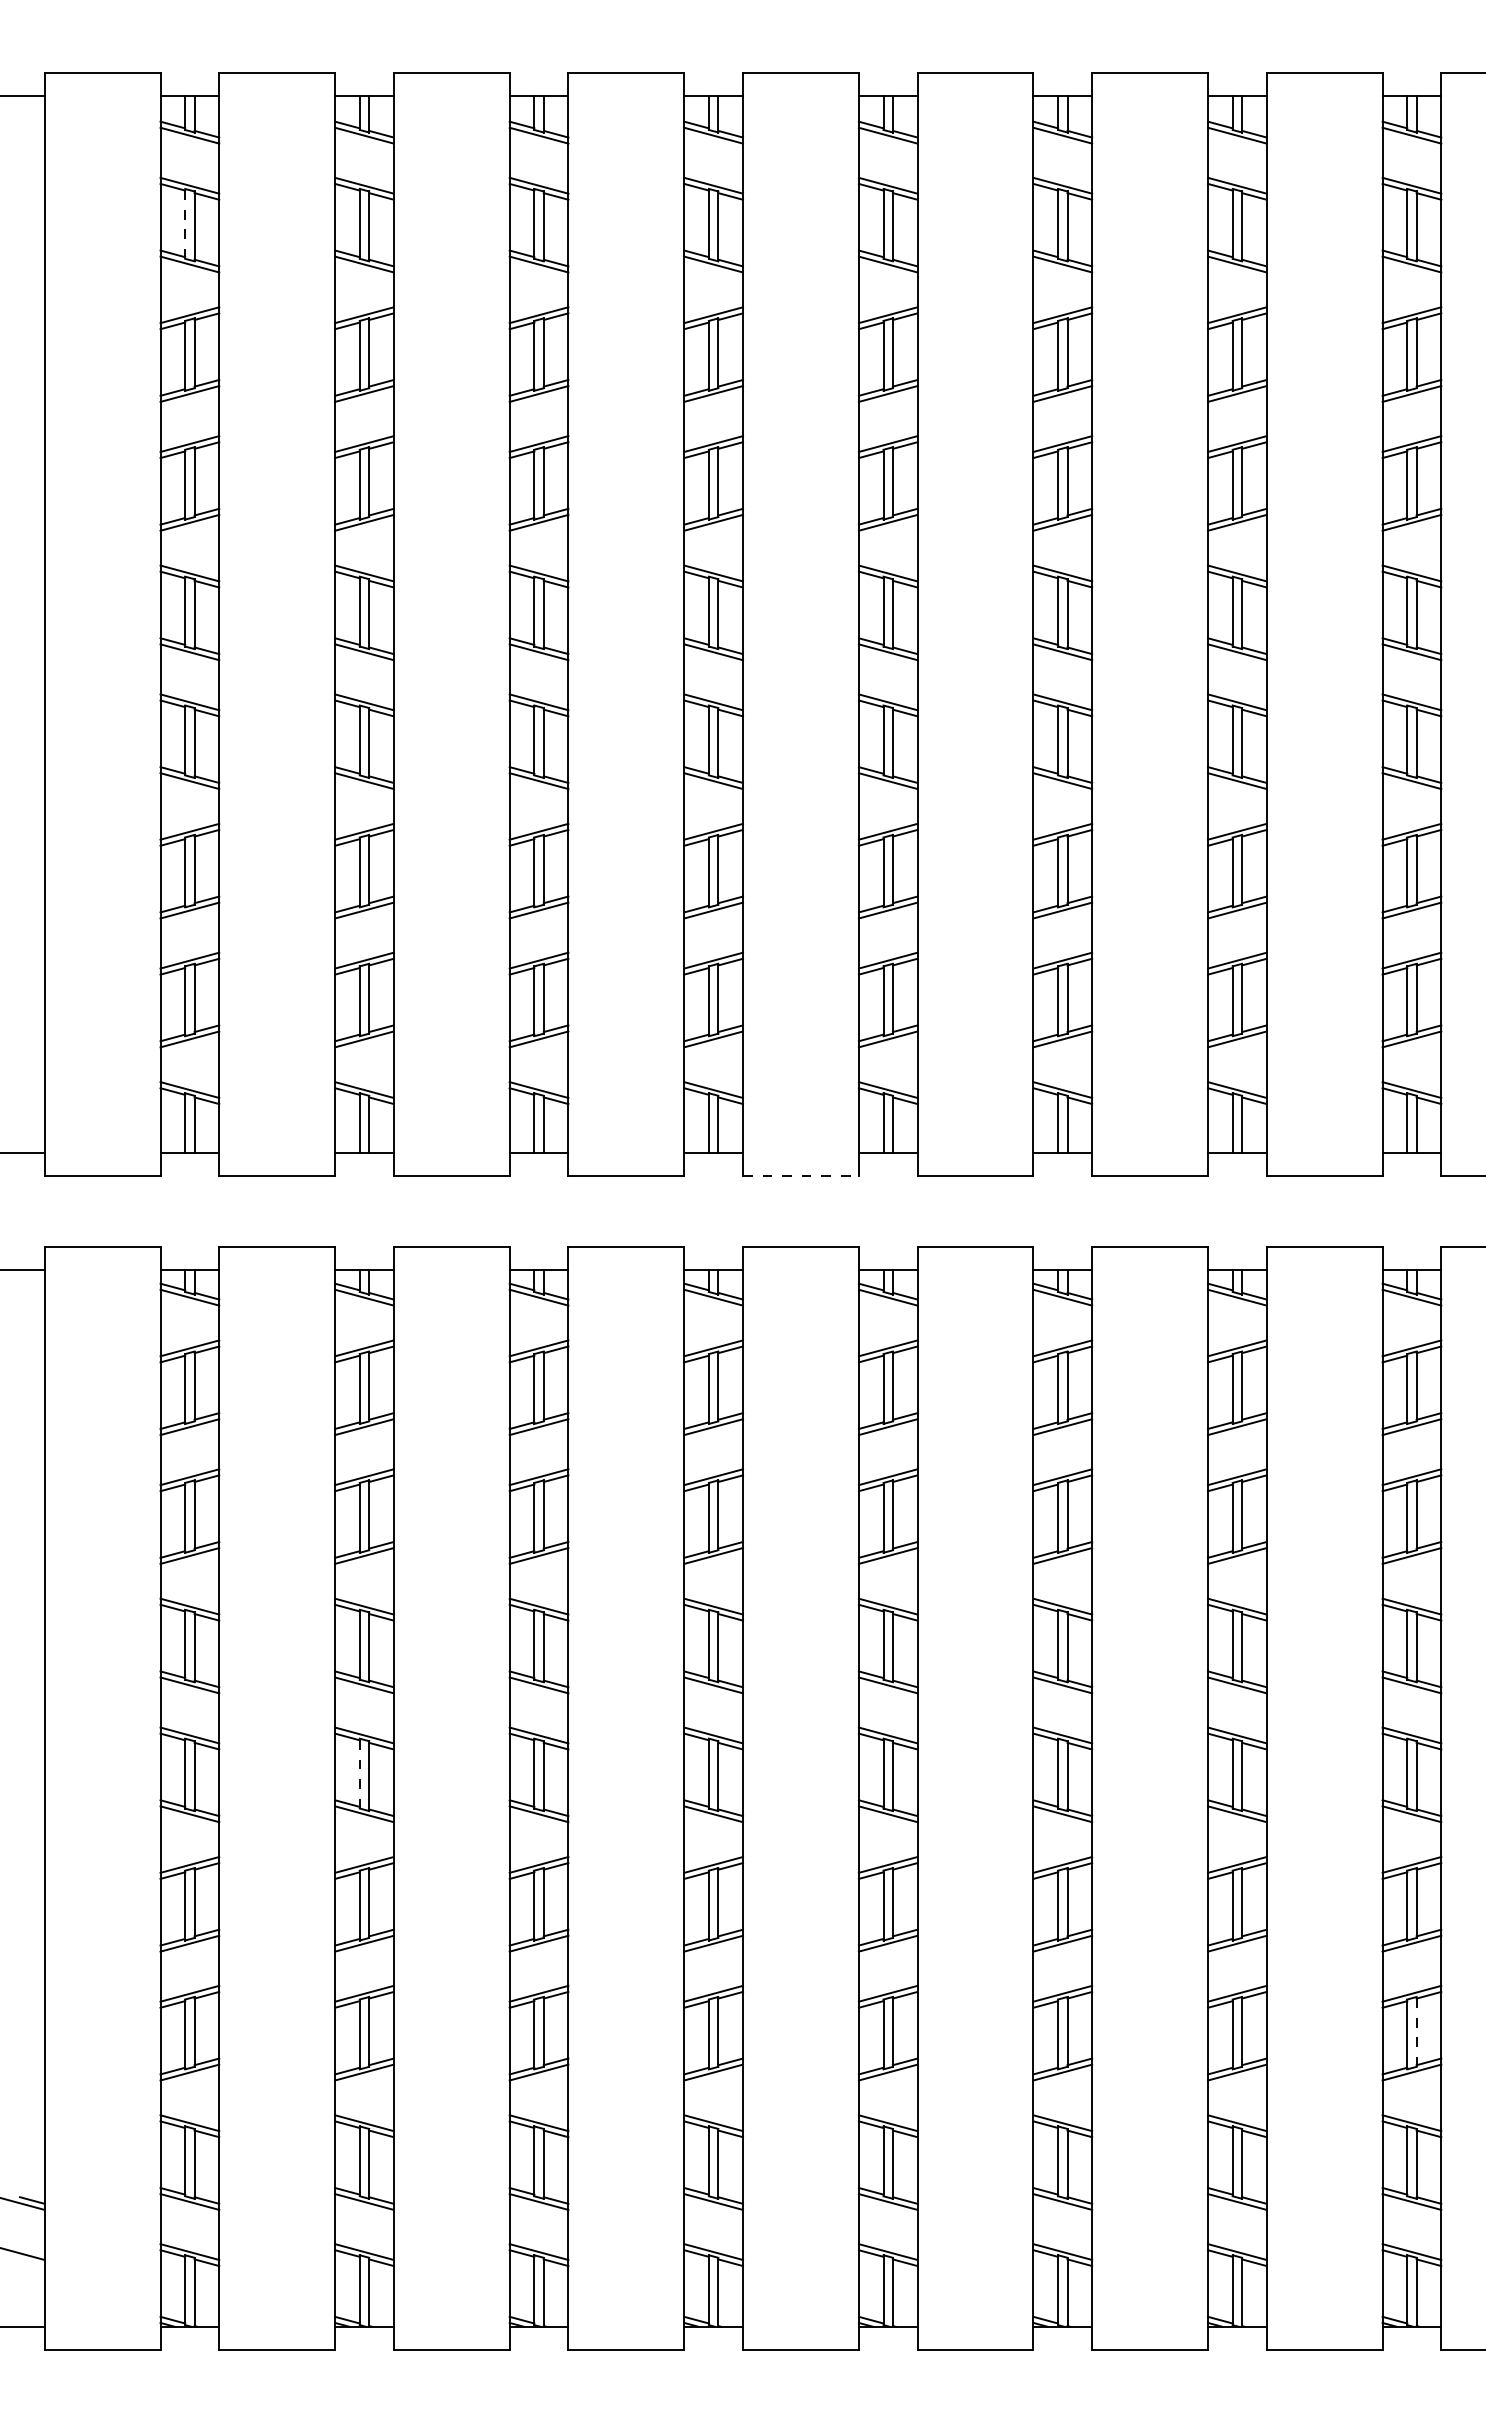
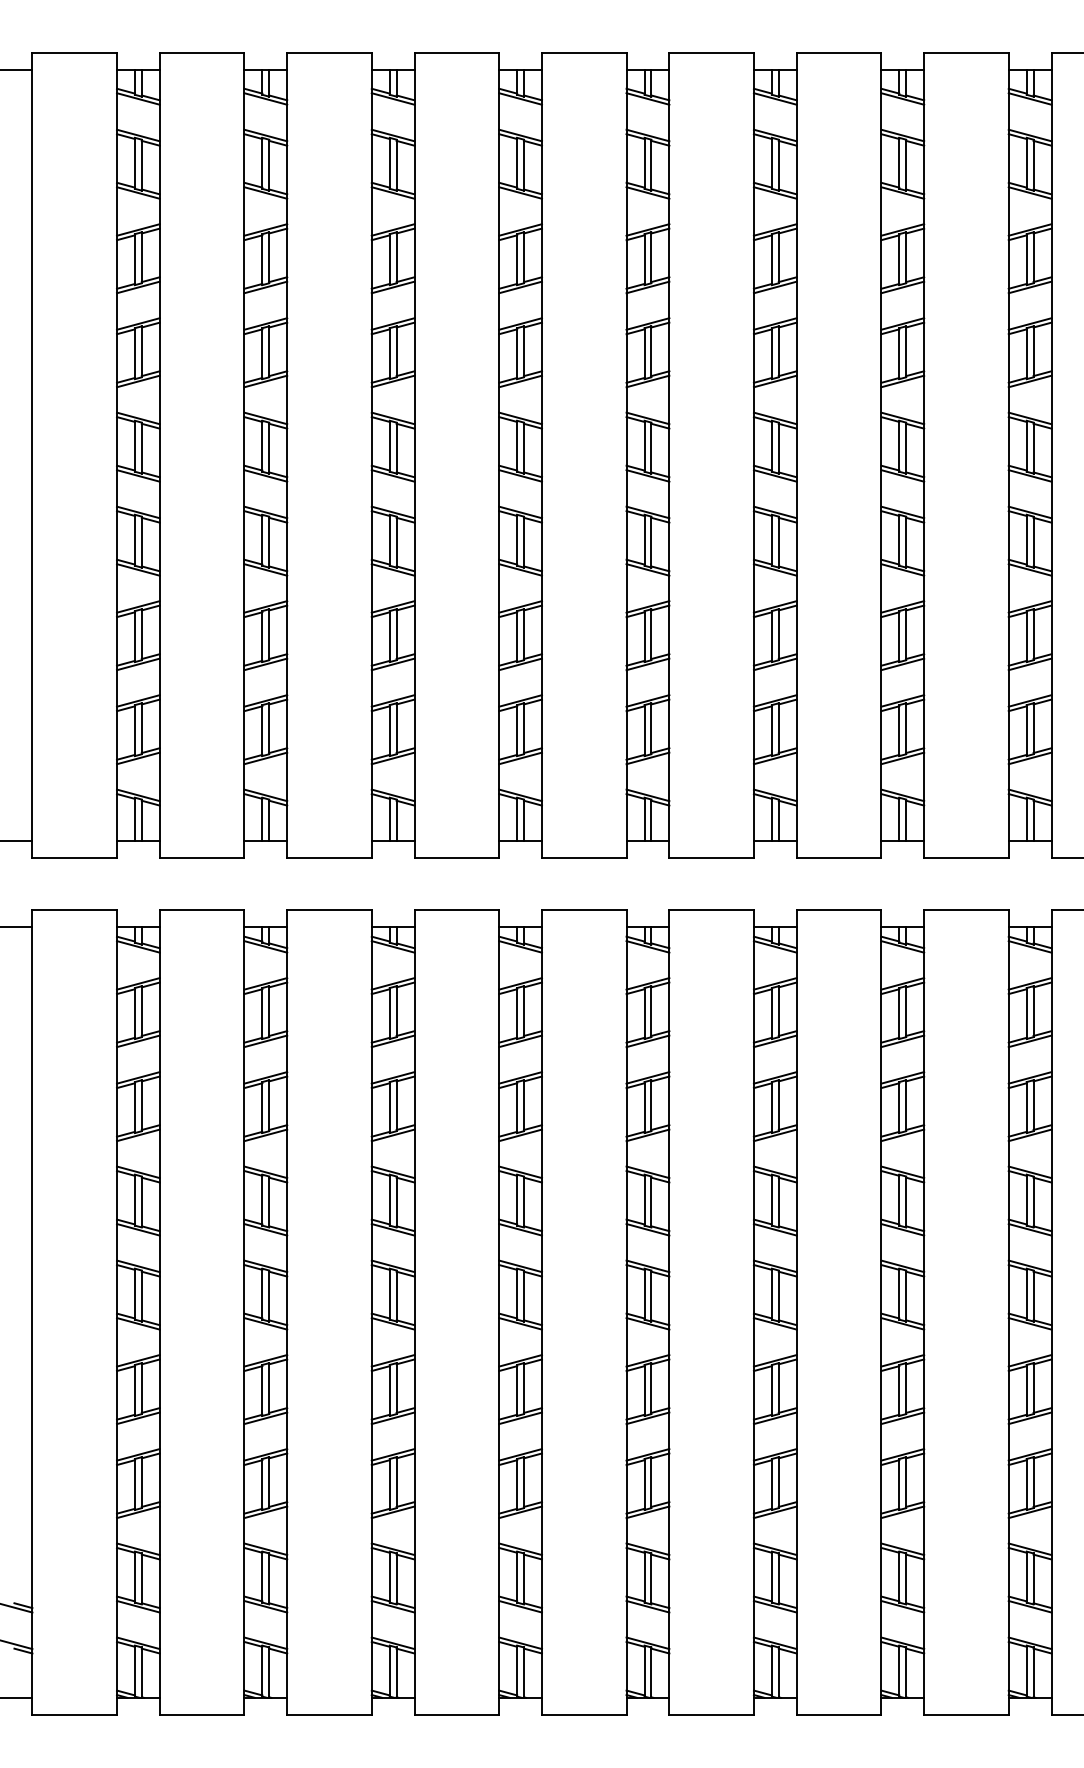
line: (185, 223) -> (135, 163), dashed -> solid
line: (800, 1176) -> (583, 858), dashed -> solid
line: (359, 1773) -> (262, 1294), dashed -> solid
line: (1416, 2031) -> (1033, 1482), dashed -> solid
line: (32, 2262) -> (23, 1650), added

